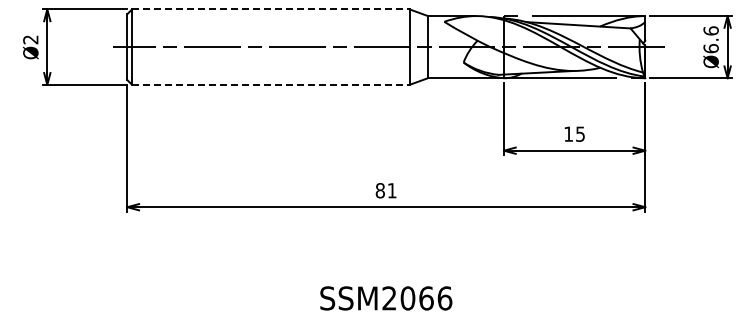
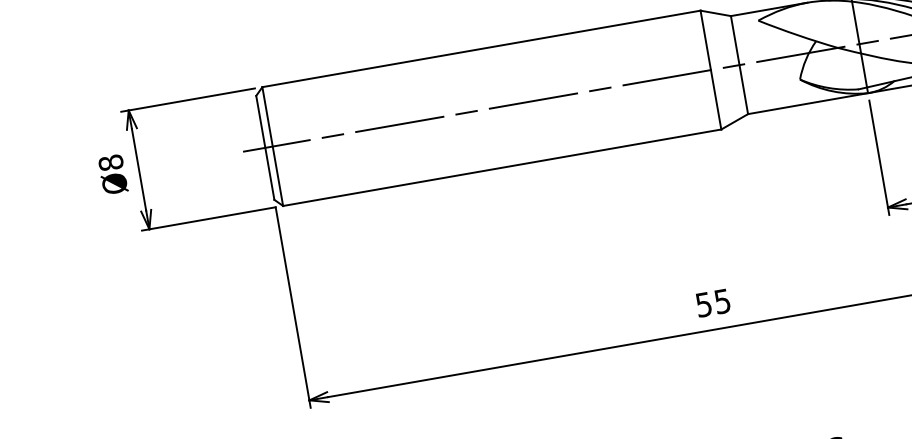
line: (270, 9) -> (480, 49), dashed -> solid
text: (30, 39) -> (110, 162), Ø2 -> Ø8
line: (270, 84) -> (501, 167), dashed -> solid
text: (385, 190) -> (711, 302), 81 -> 55

